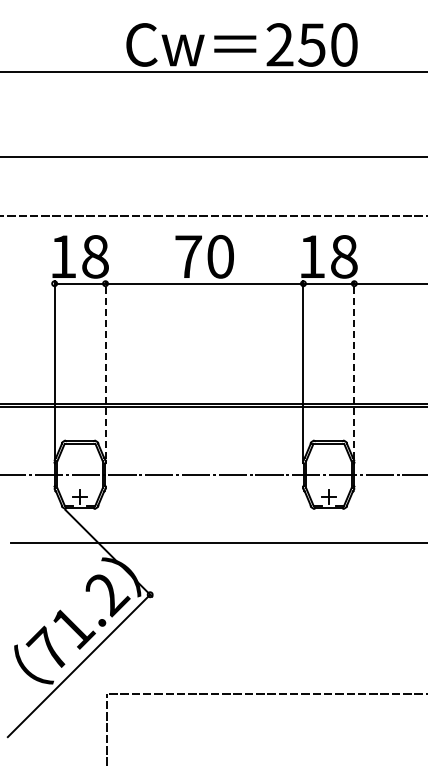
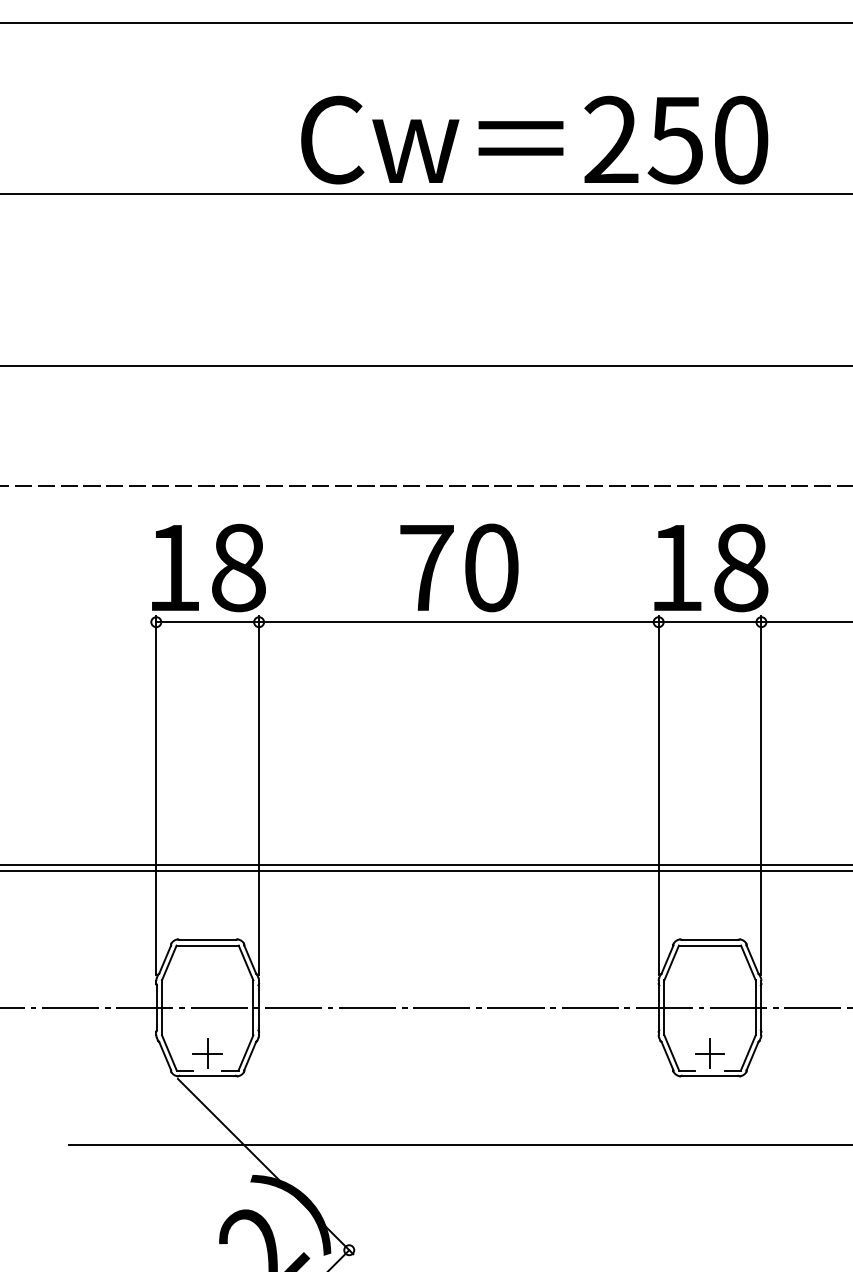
line: (105, 369) -> (258, 795), dashed -> solid
line: (354, 369) -> (761, 795), dashed -> solid

